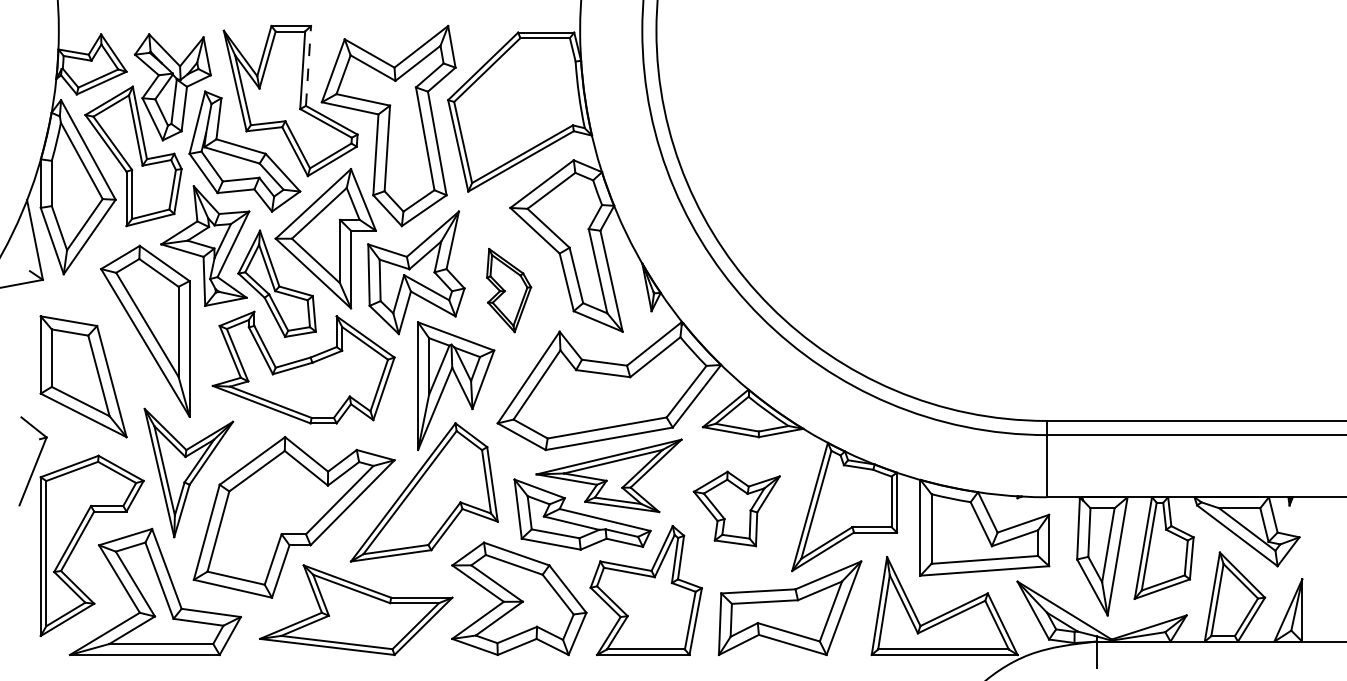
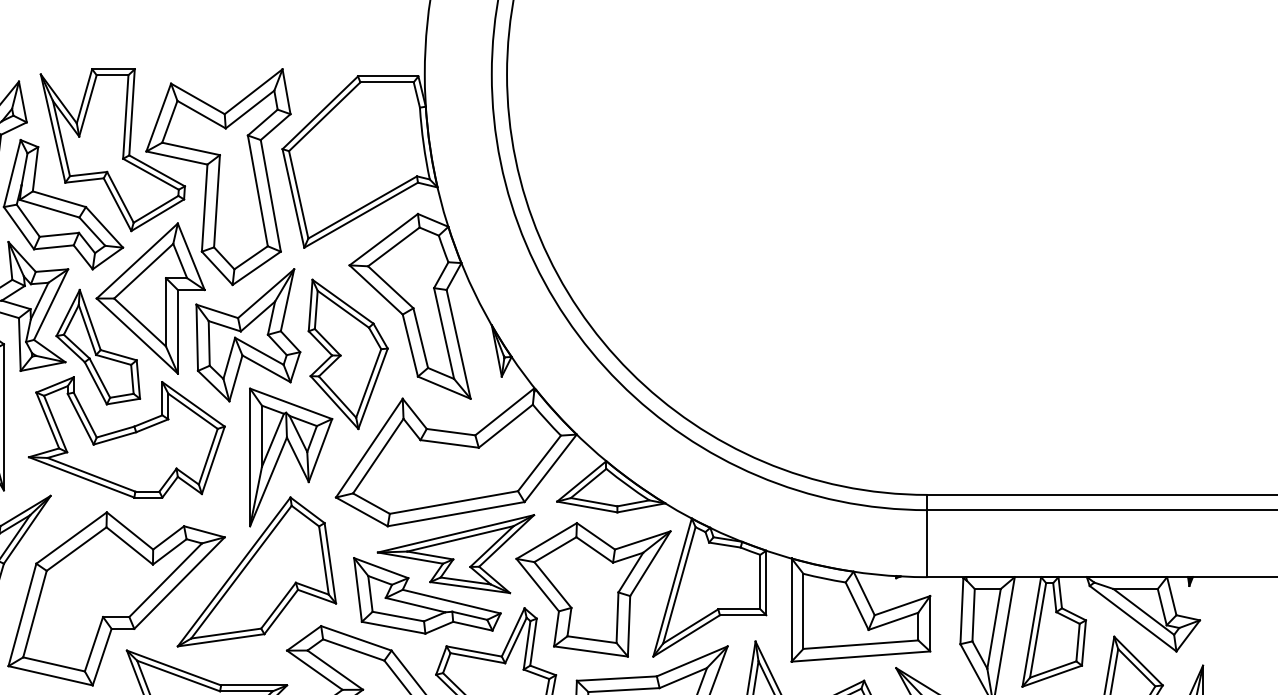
line: (308, 65) -> (132, 111), dashed -> solid
part: (508, 290) -> (347, 354), size x1.67
part: (736, 508) -> (593, 589), size x1.67

